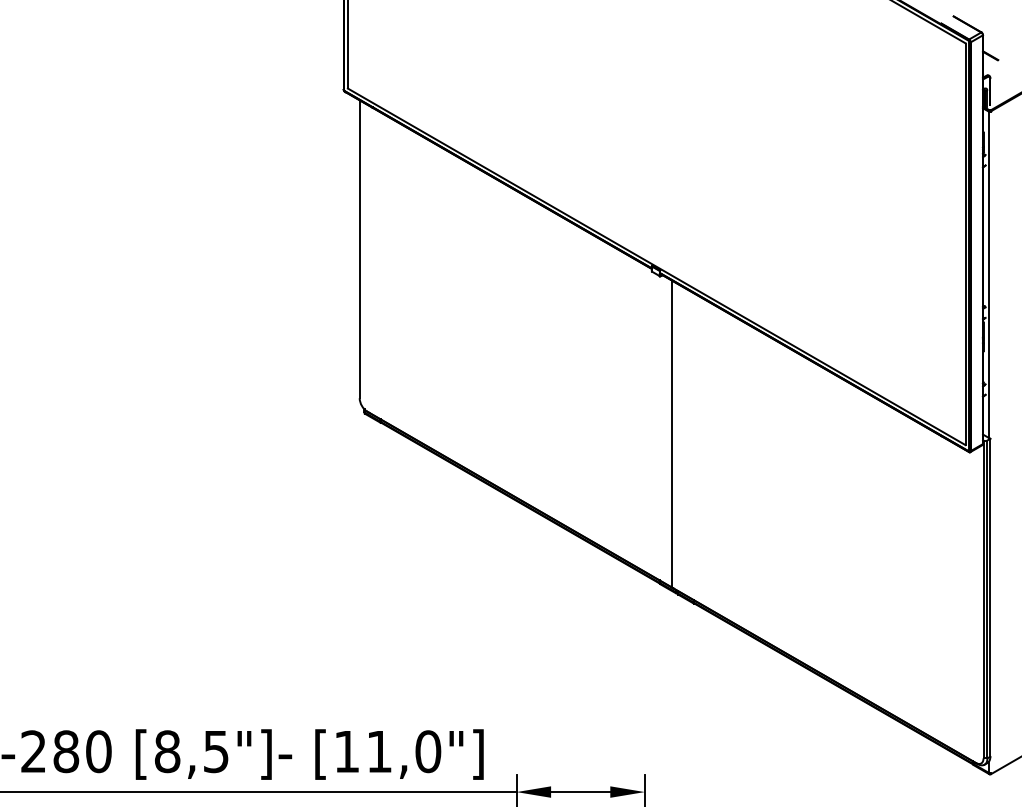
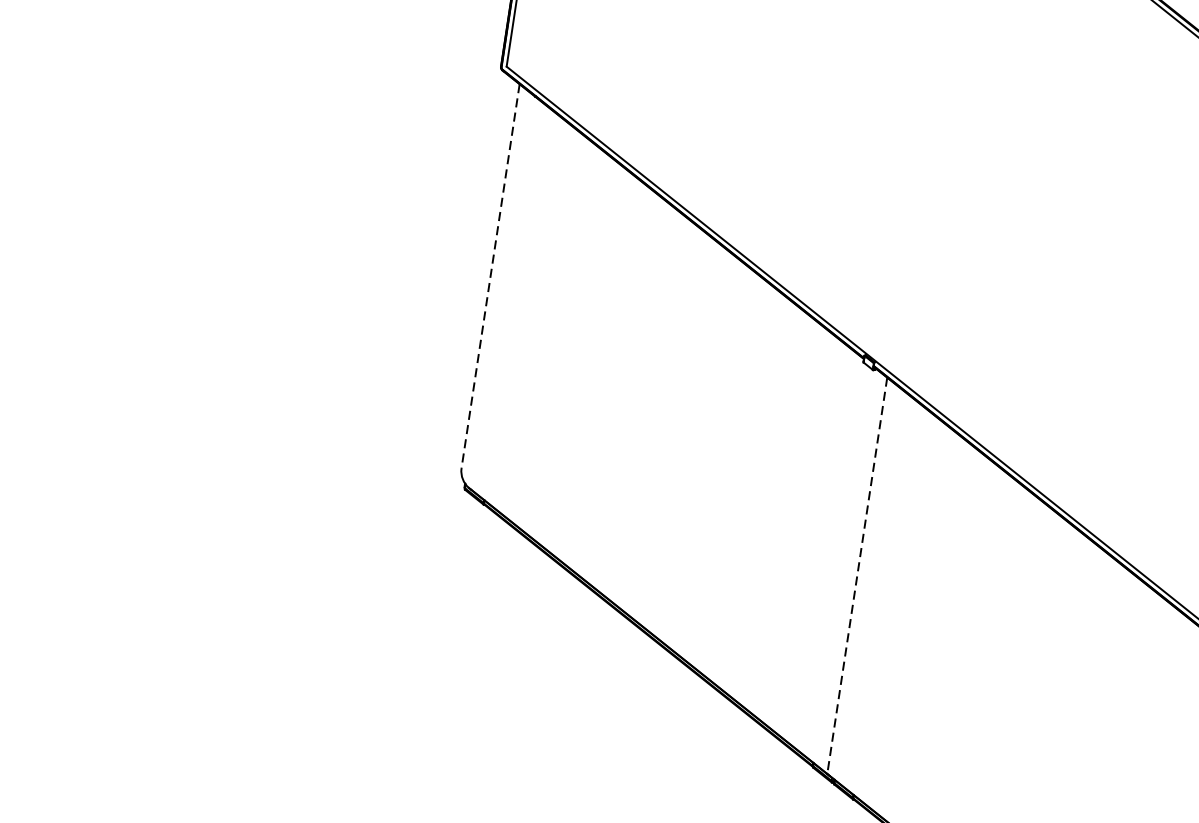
line: (359, 249) -> (490, 276), solid -> dashed
line: (671, 433) -> (857, 575), solid -> dashed

